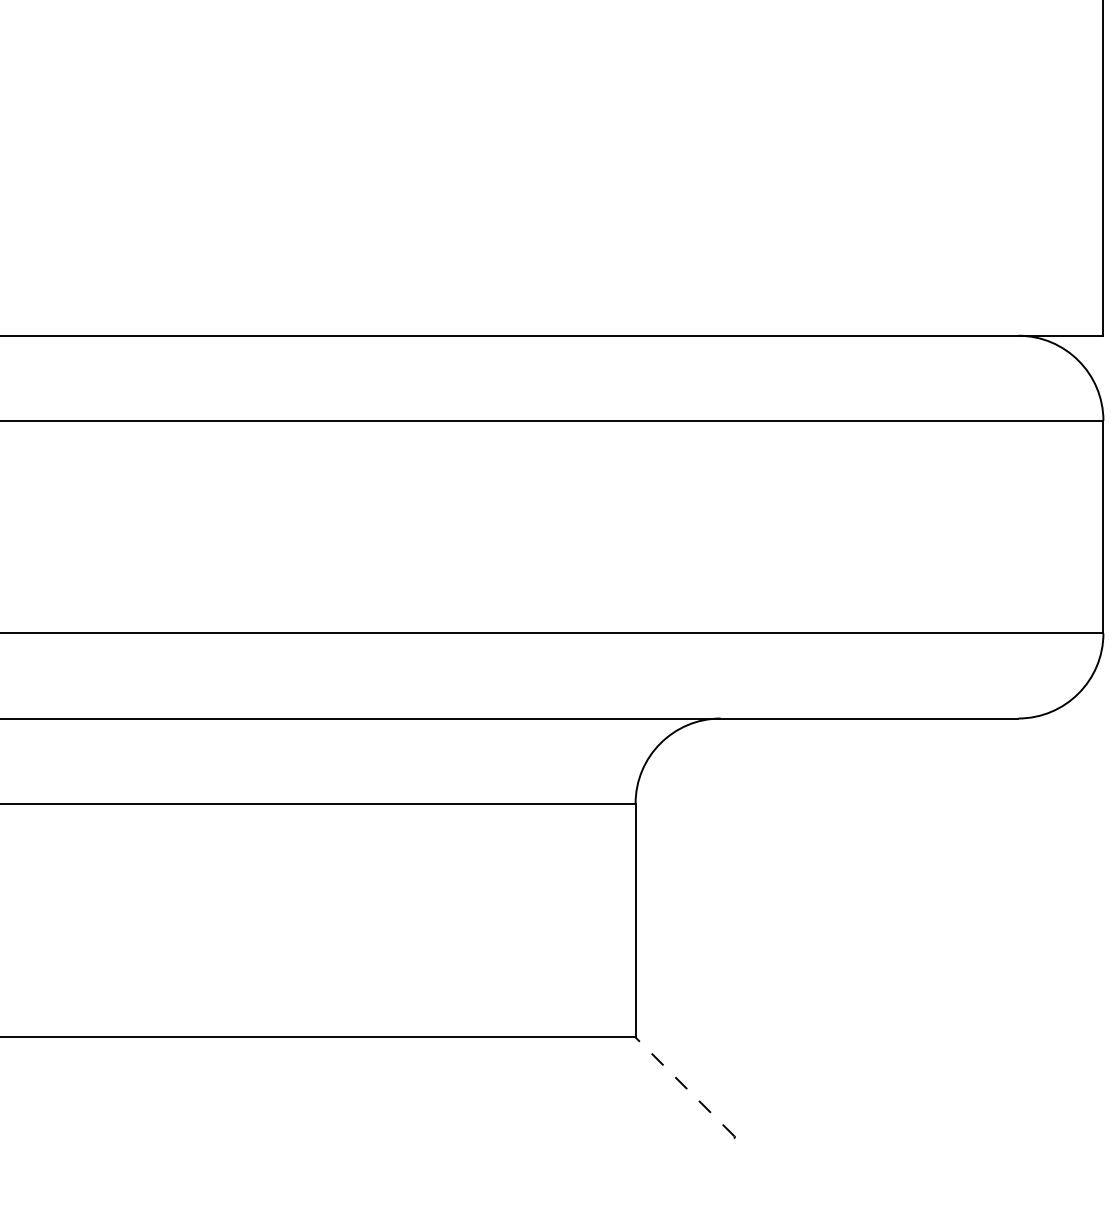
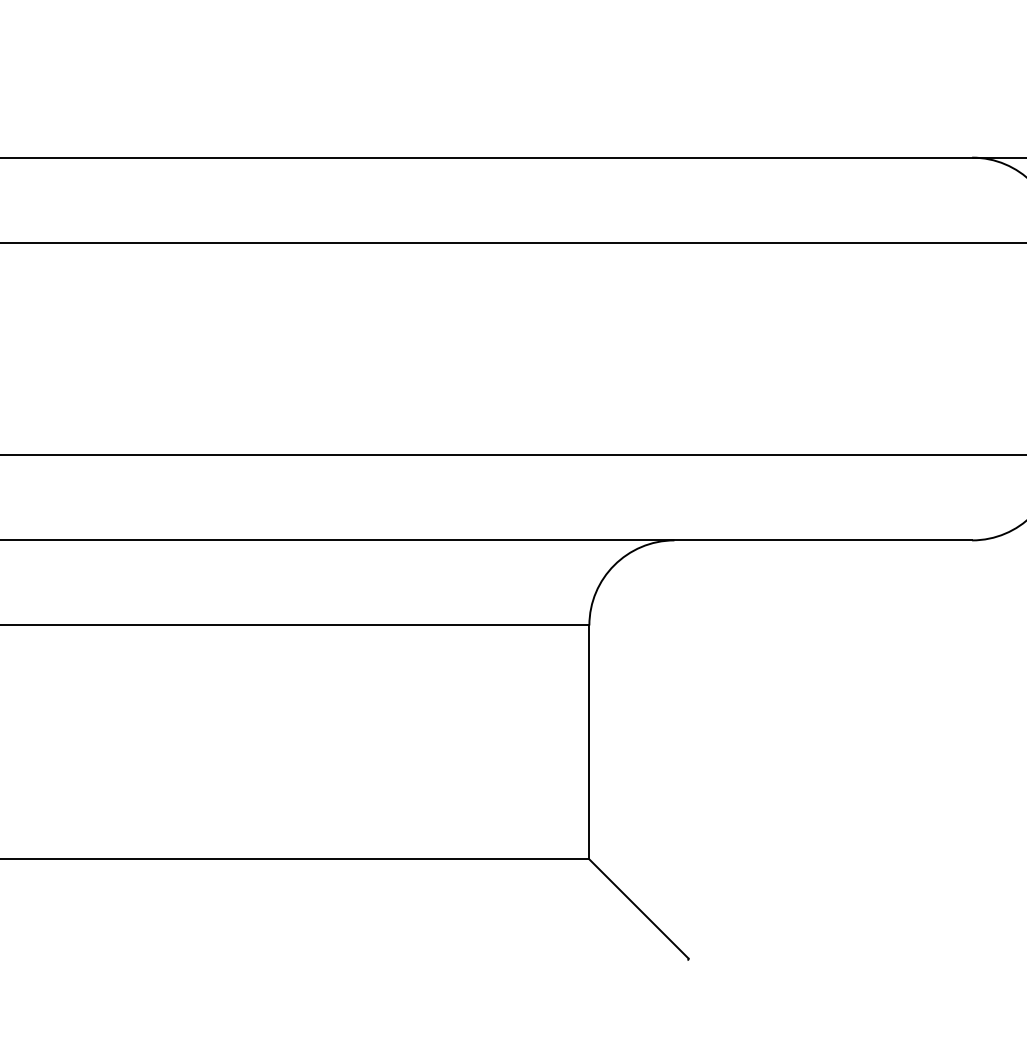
line: (685, 1086) -> (639, 908), dashed -> solid

